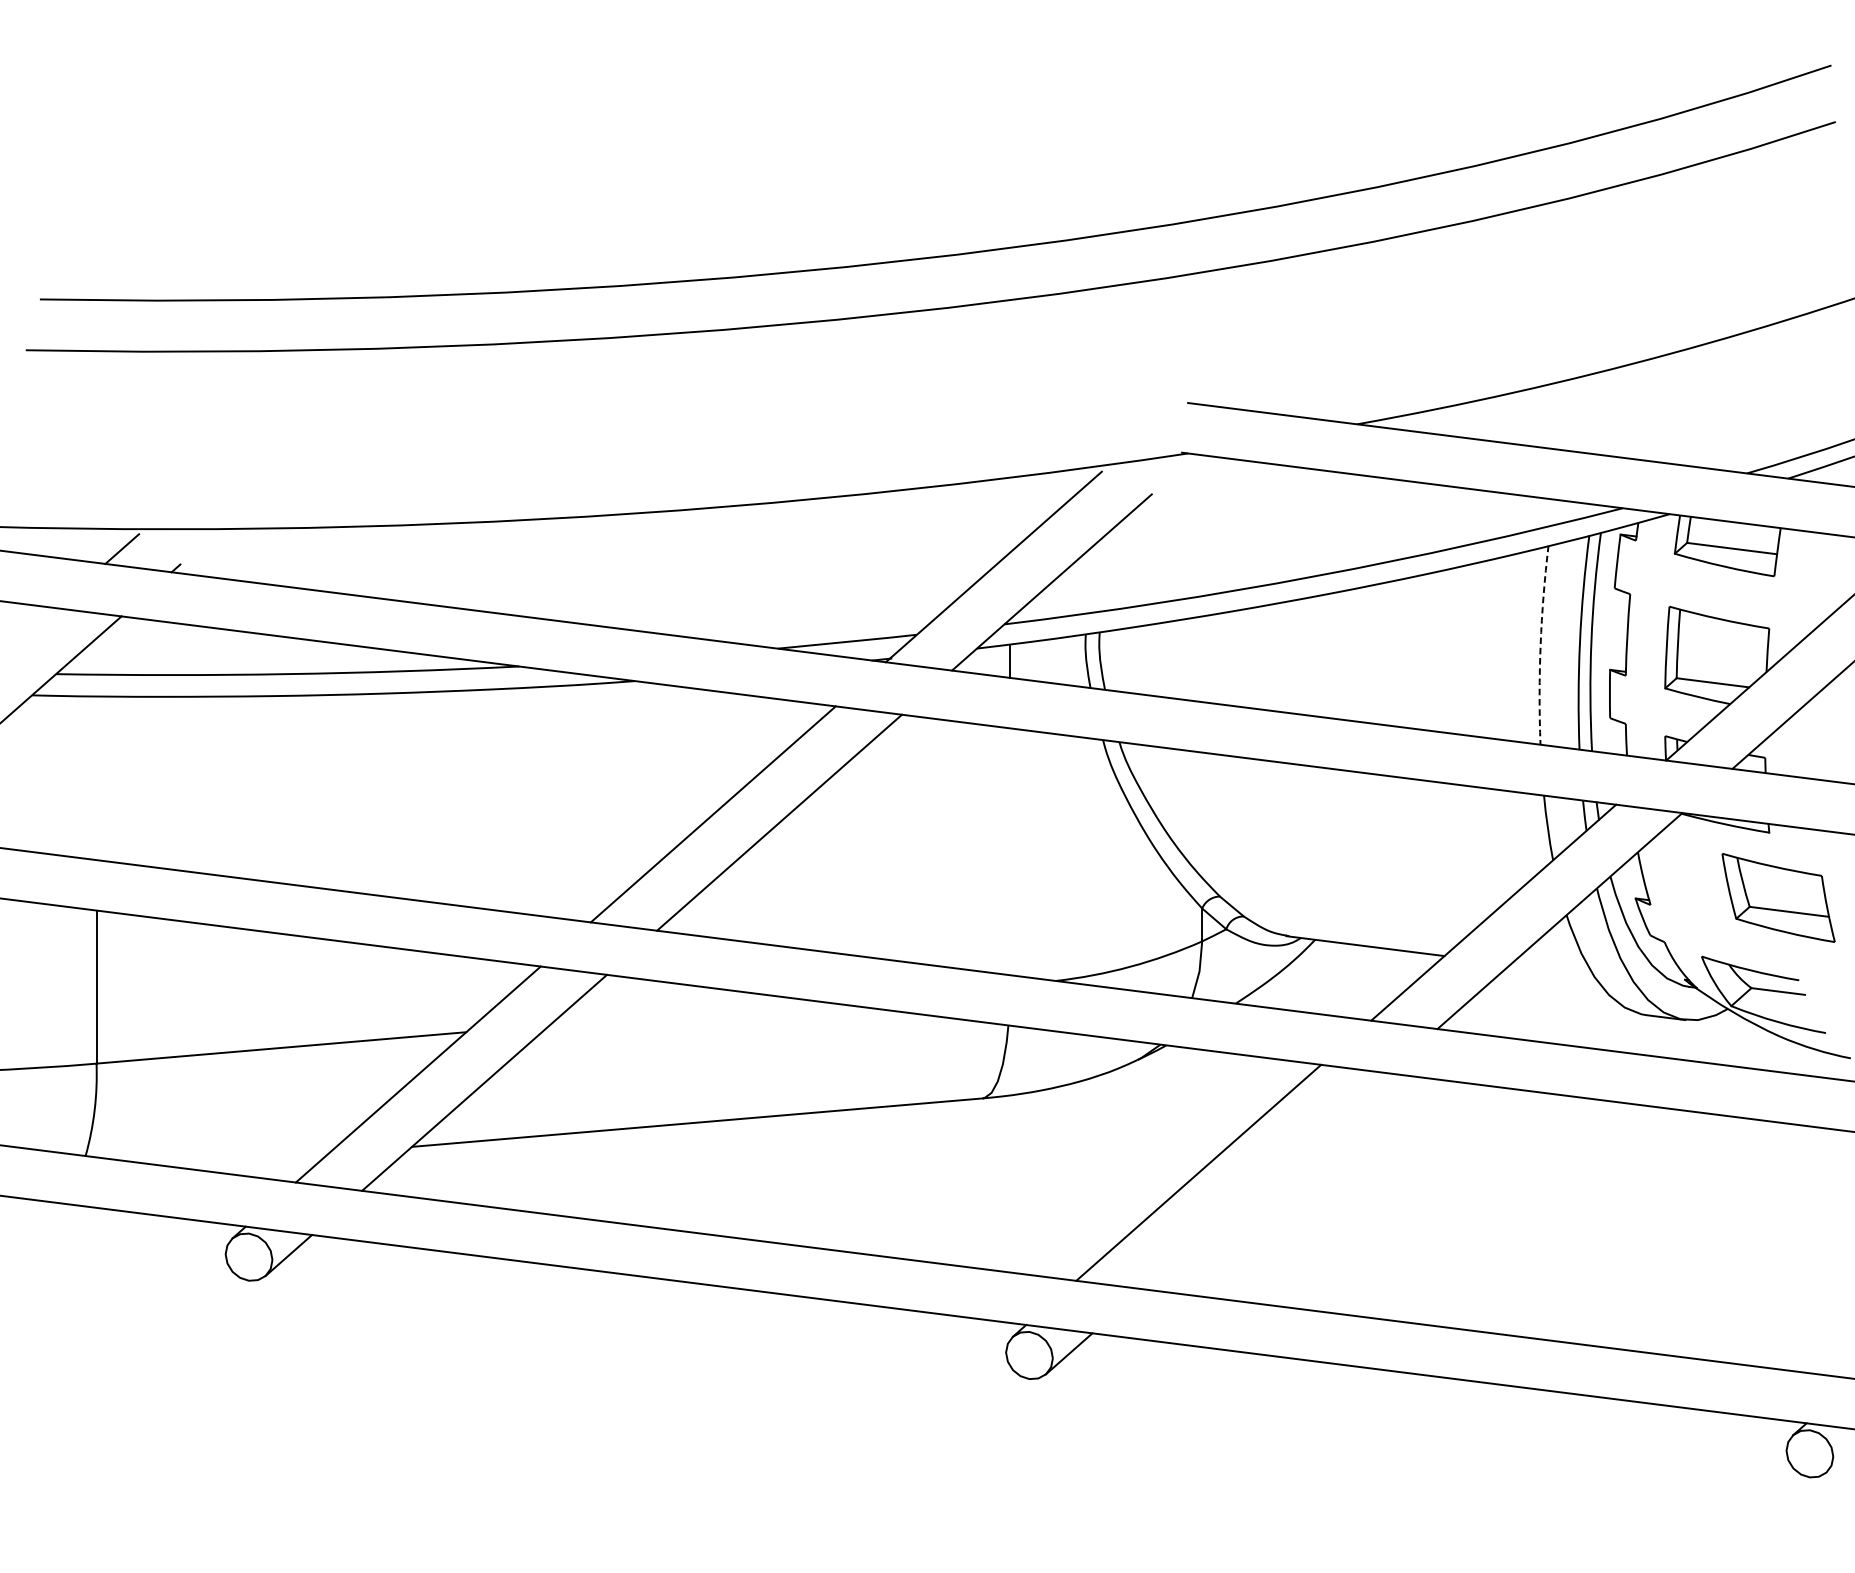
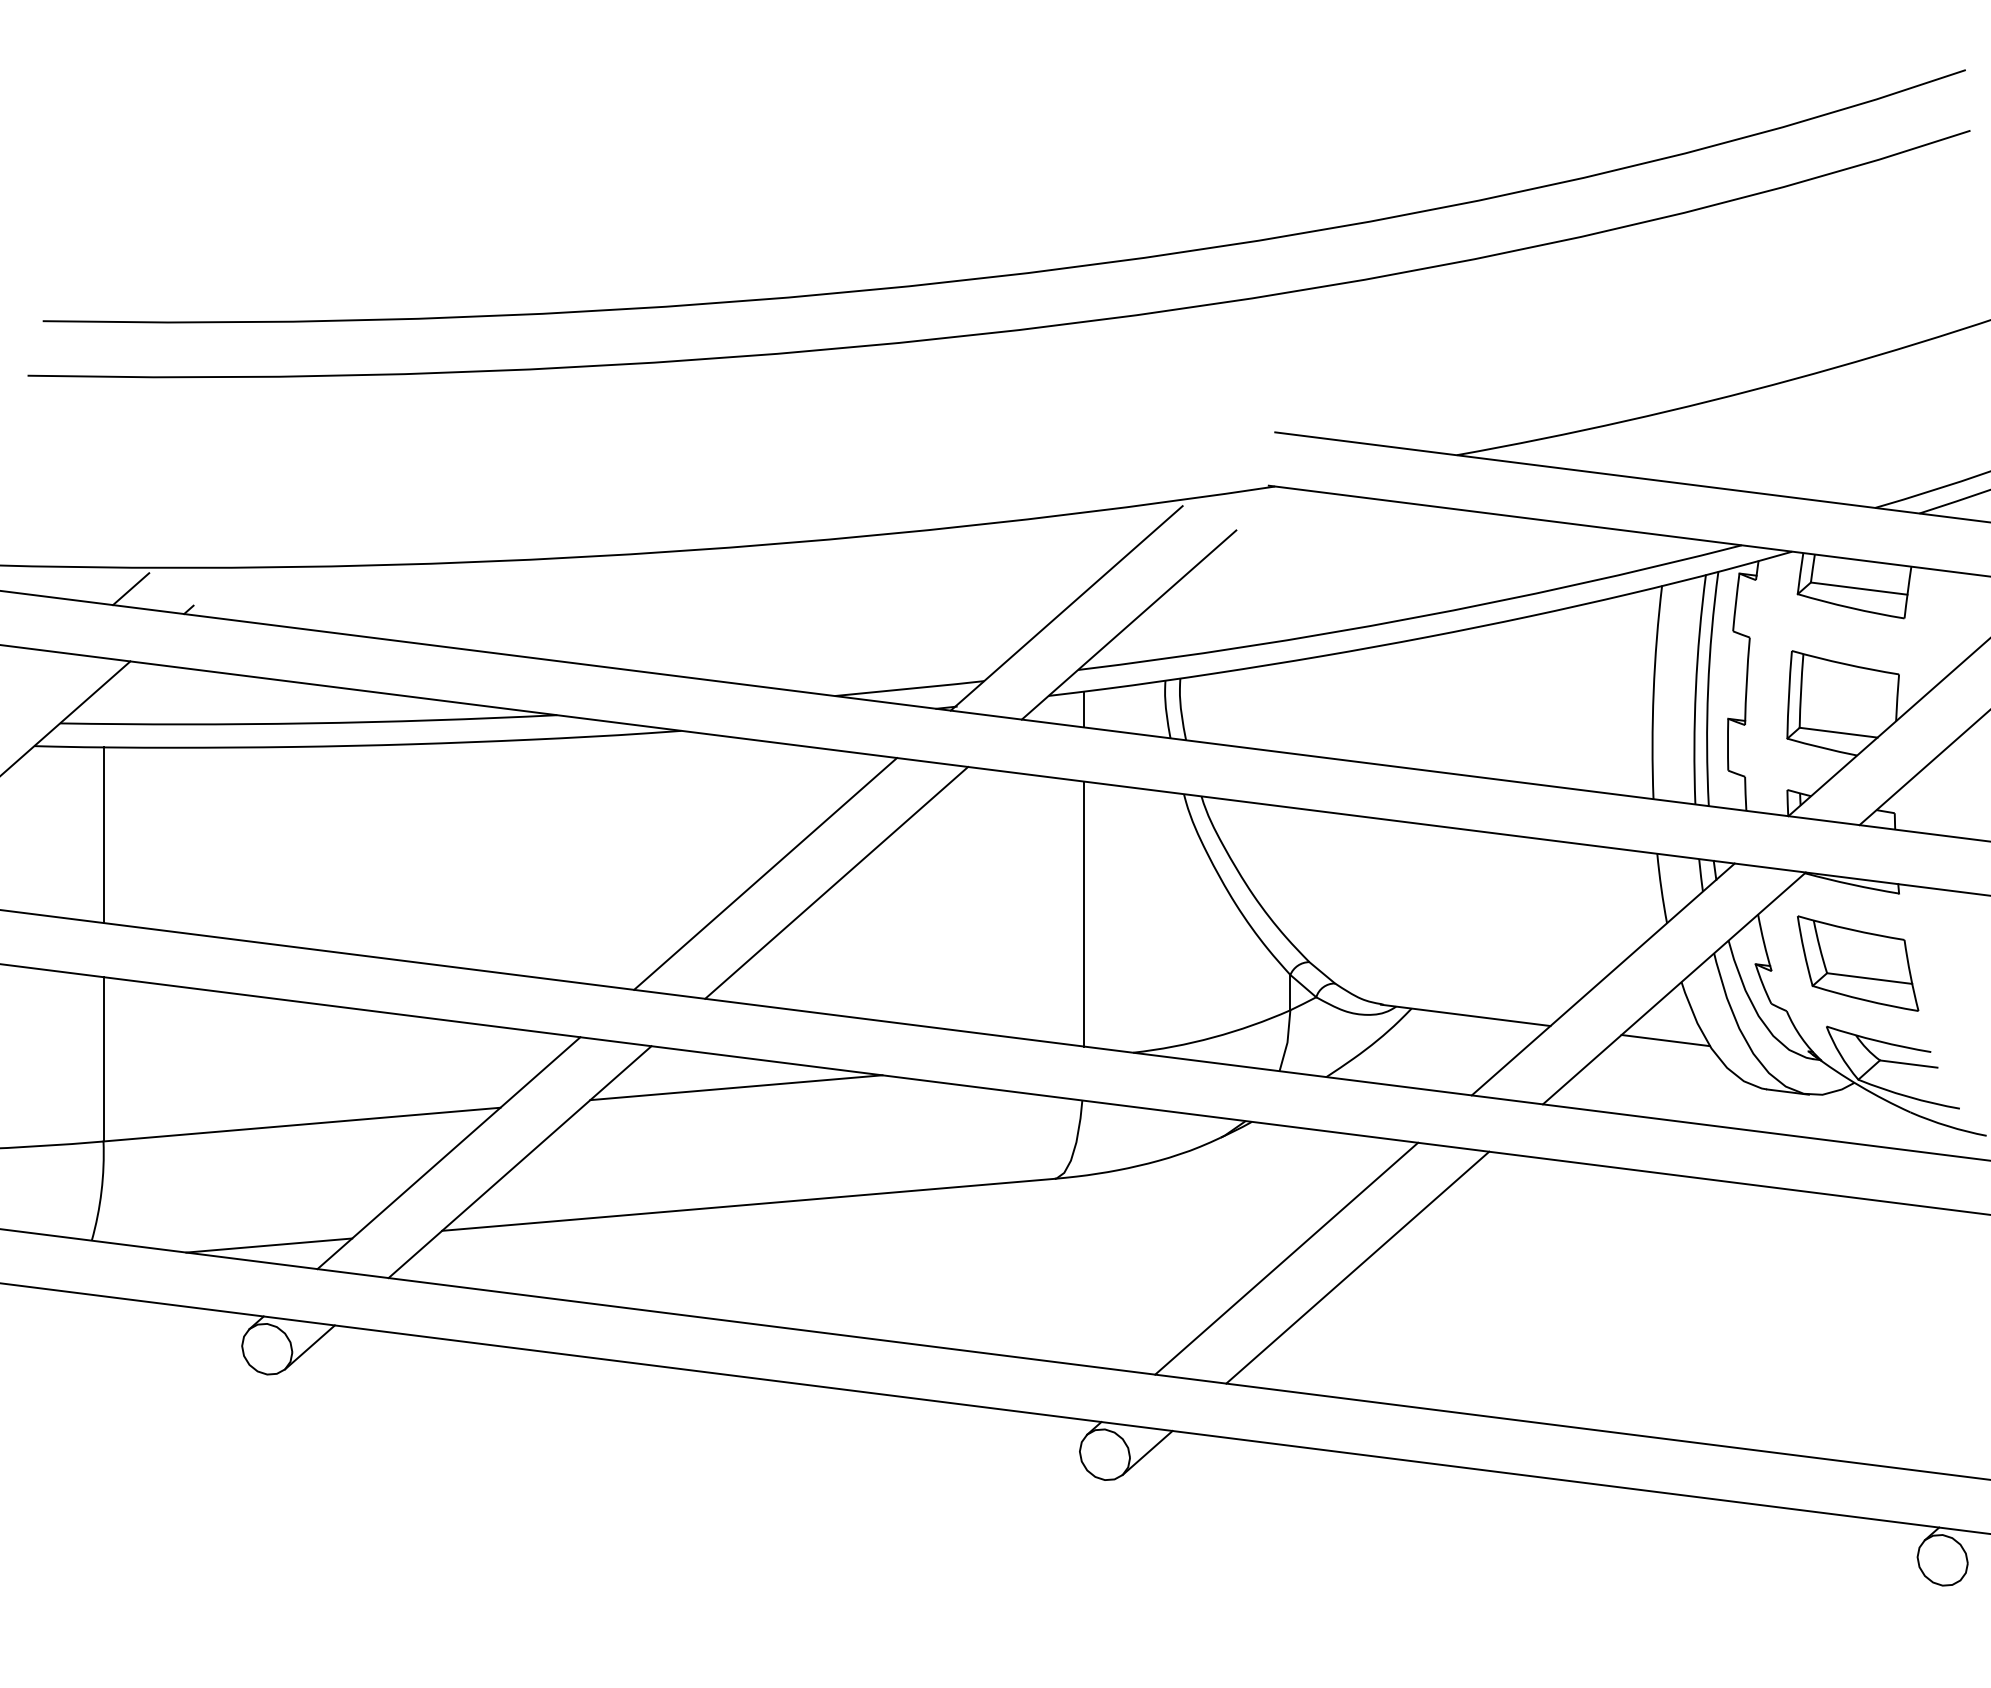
arc: (1540, 645) -> (1653, 692), dashed -> solid
line: (96, 778) -> (103, 835), added
line: (1009, 851) -> (1083, 913), added
part: (1778, 897) -> (1858, 963), moved
line: (1551, 969) -> (1665, 1040), added
line: (686, 1013) -> (736, 1087), added
line: (251, 1160) -> (269, 1245), added
line: (1264, 1181) -> (1357, 1267), added

